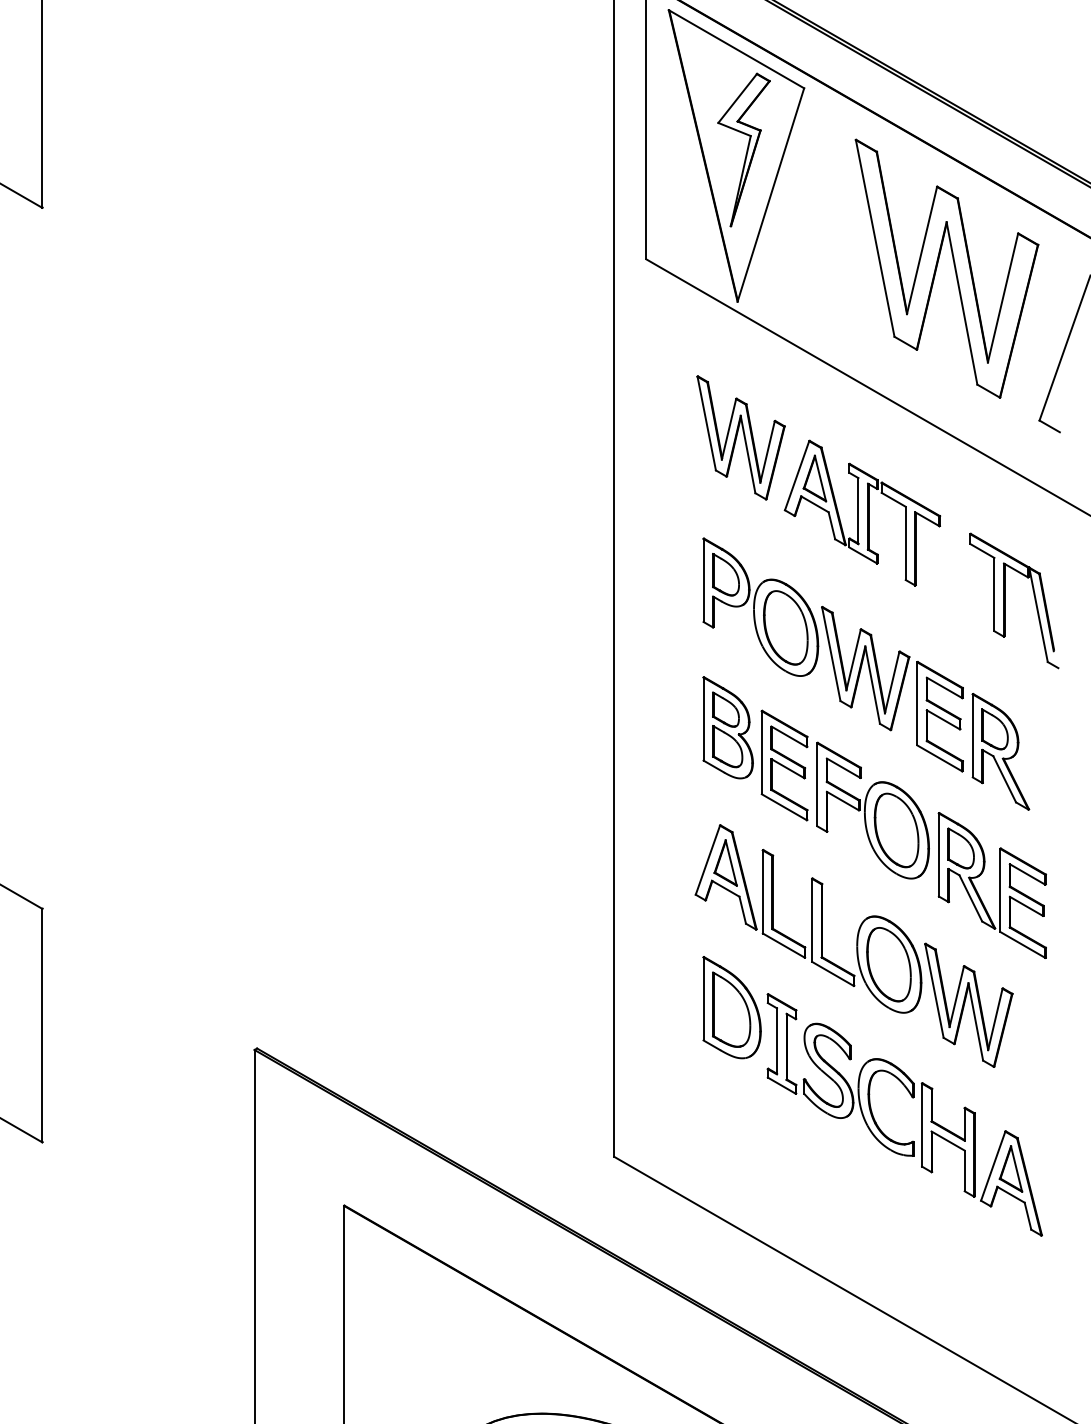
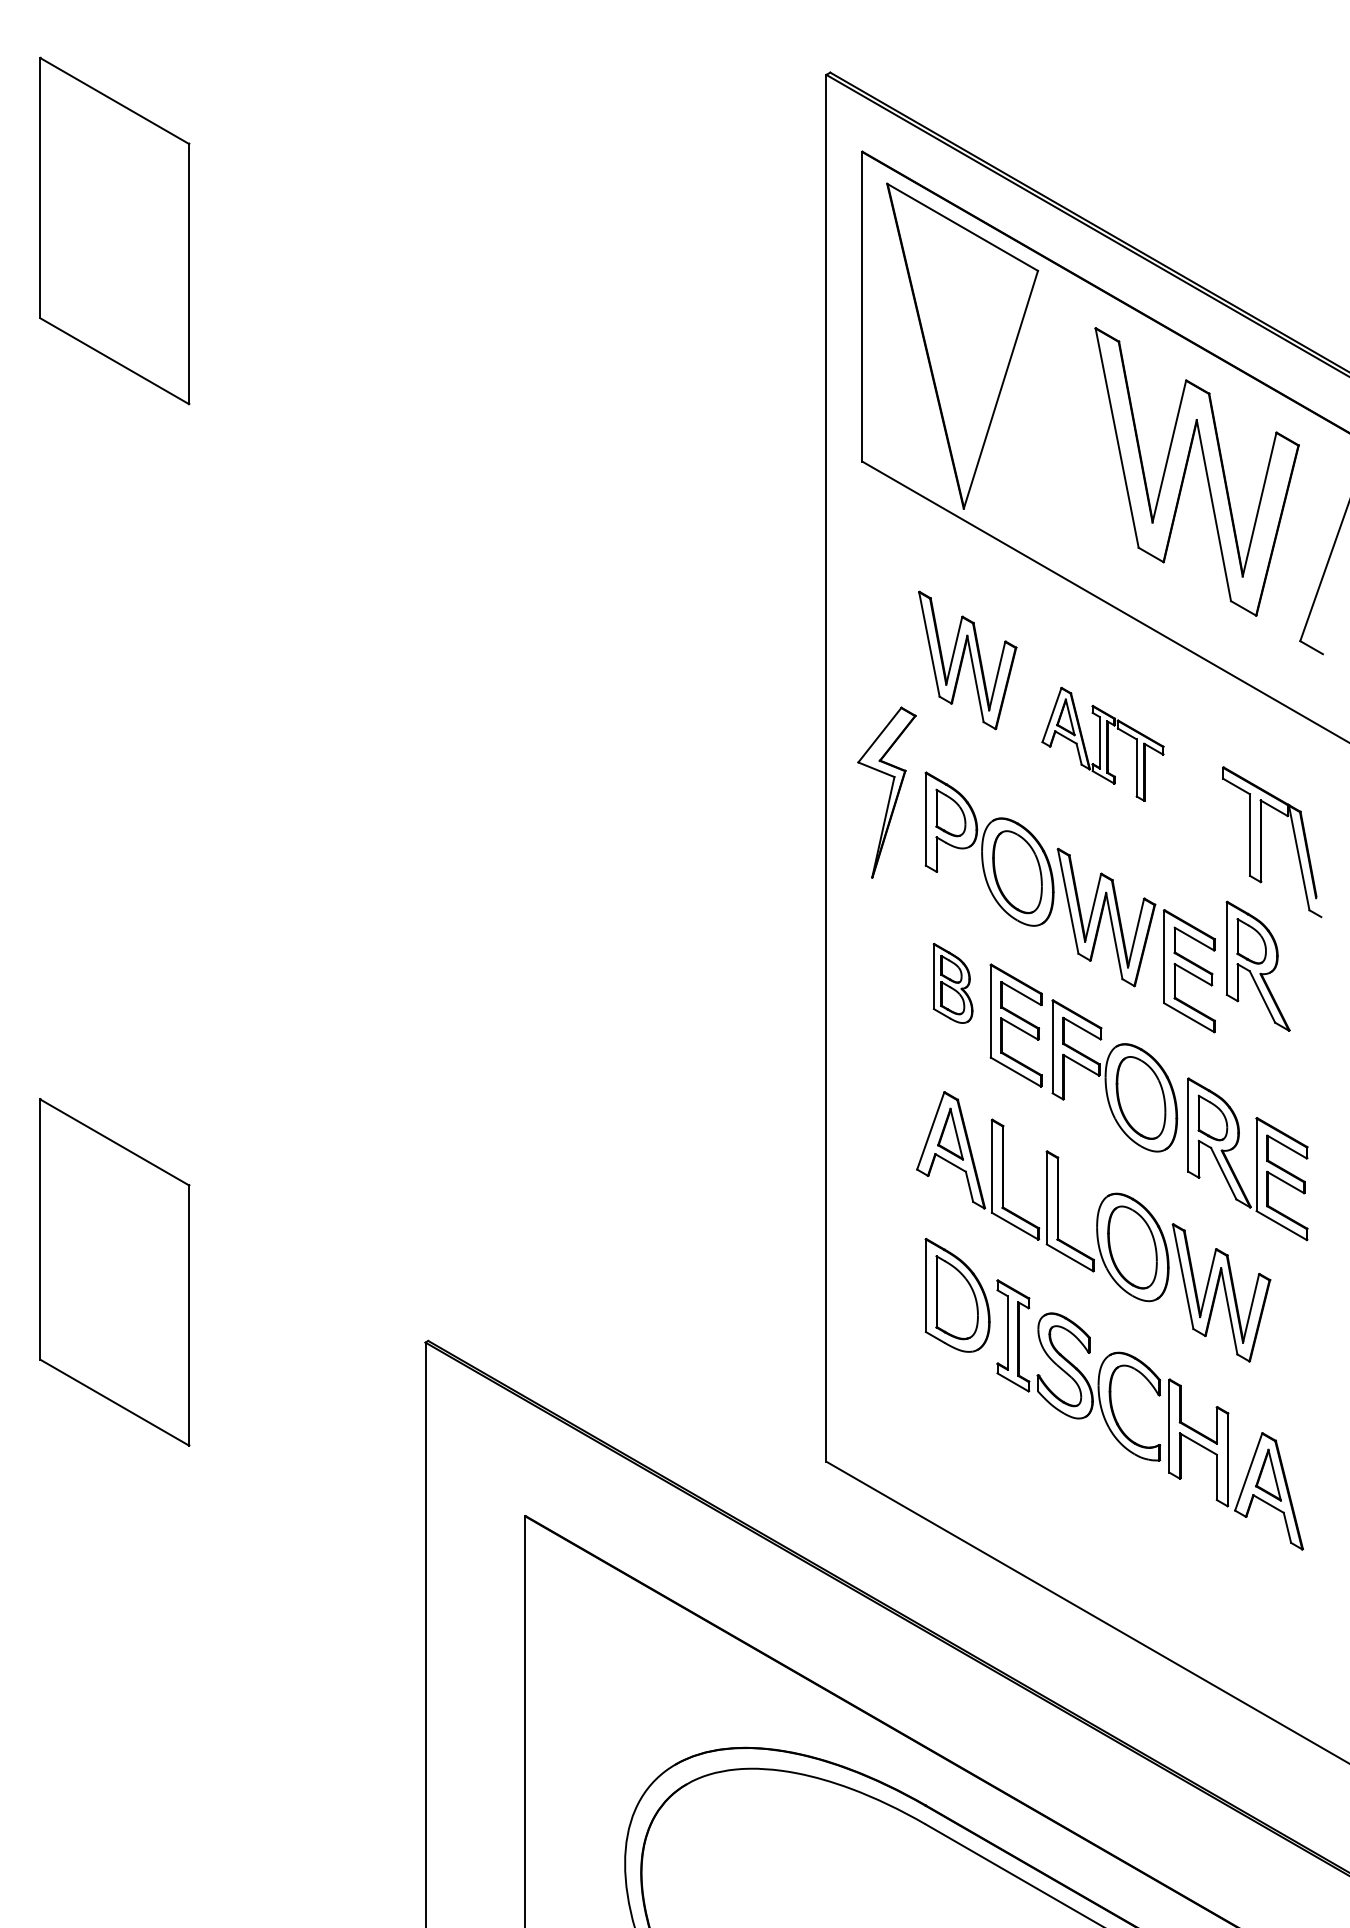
part: (743, 149) -> (886, 792), moved
part: (862, 513) -> (1102, 744), size x0.7
part: (727, 727) -> (952, 983), size x0.7
part: (1000, 751) -> (1257, 965), moved

